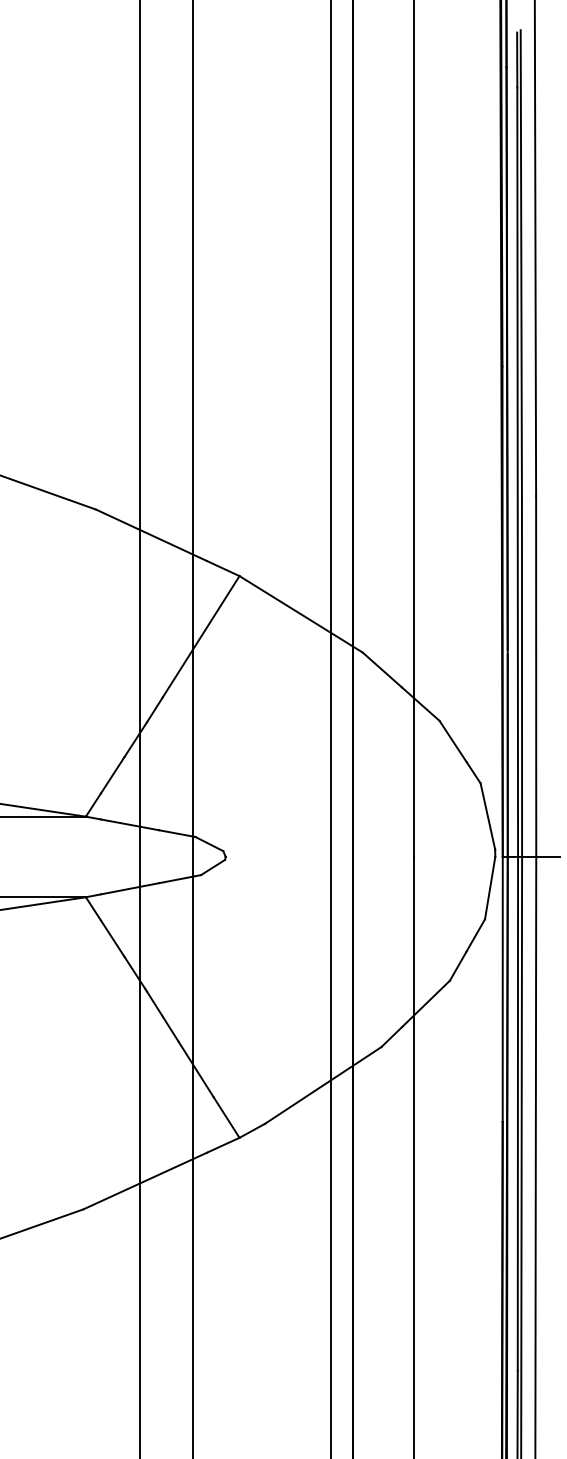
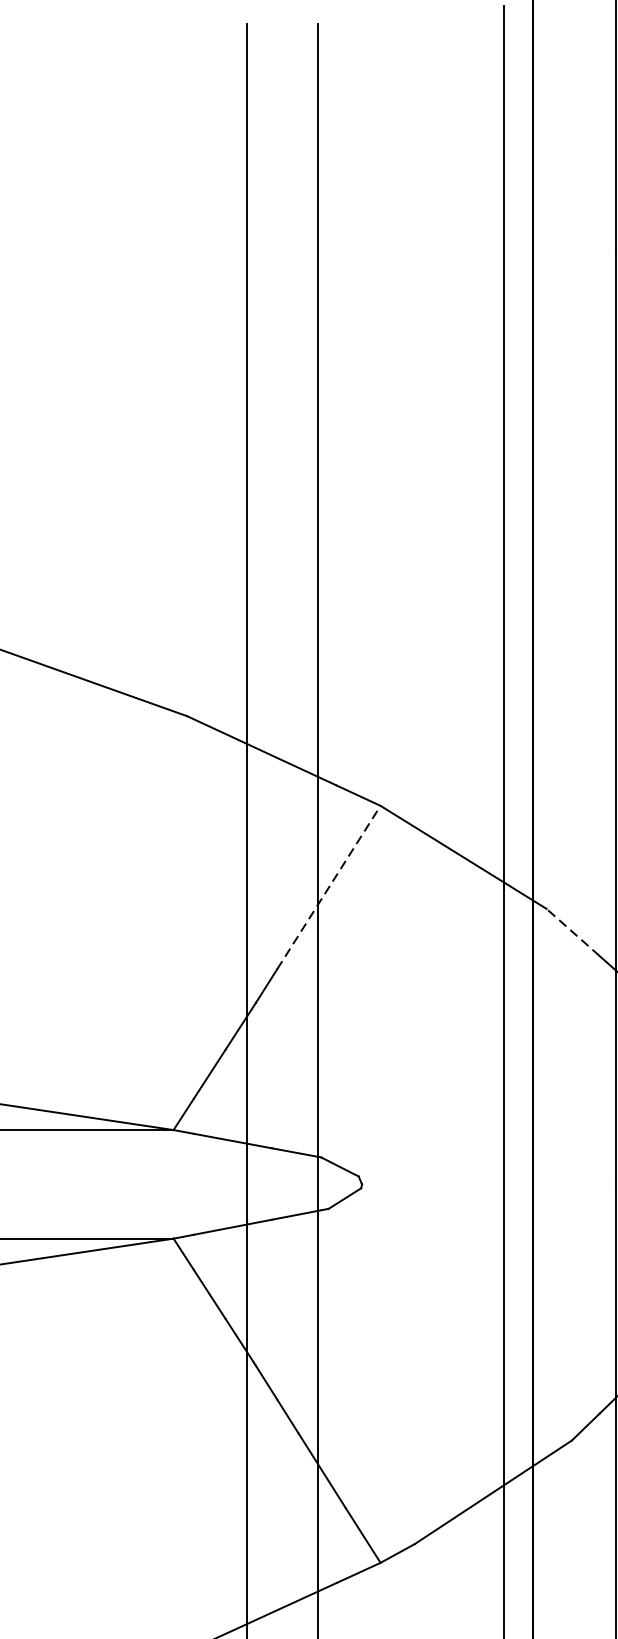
line: (201, 636) -> (329, 887), solid -> dashed
line: (381, 669) -> (571, 931), solid -> dashed

